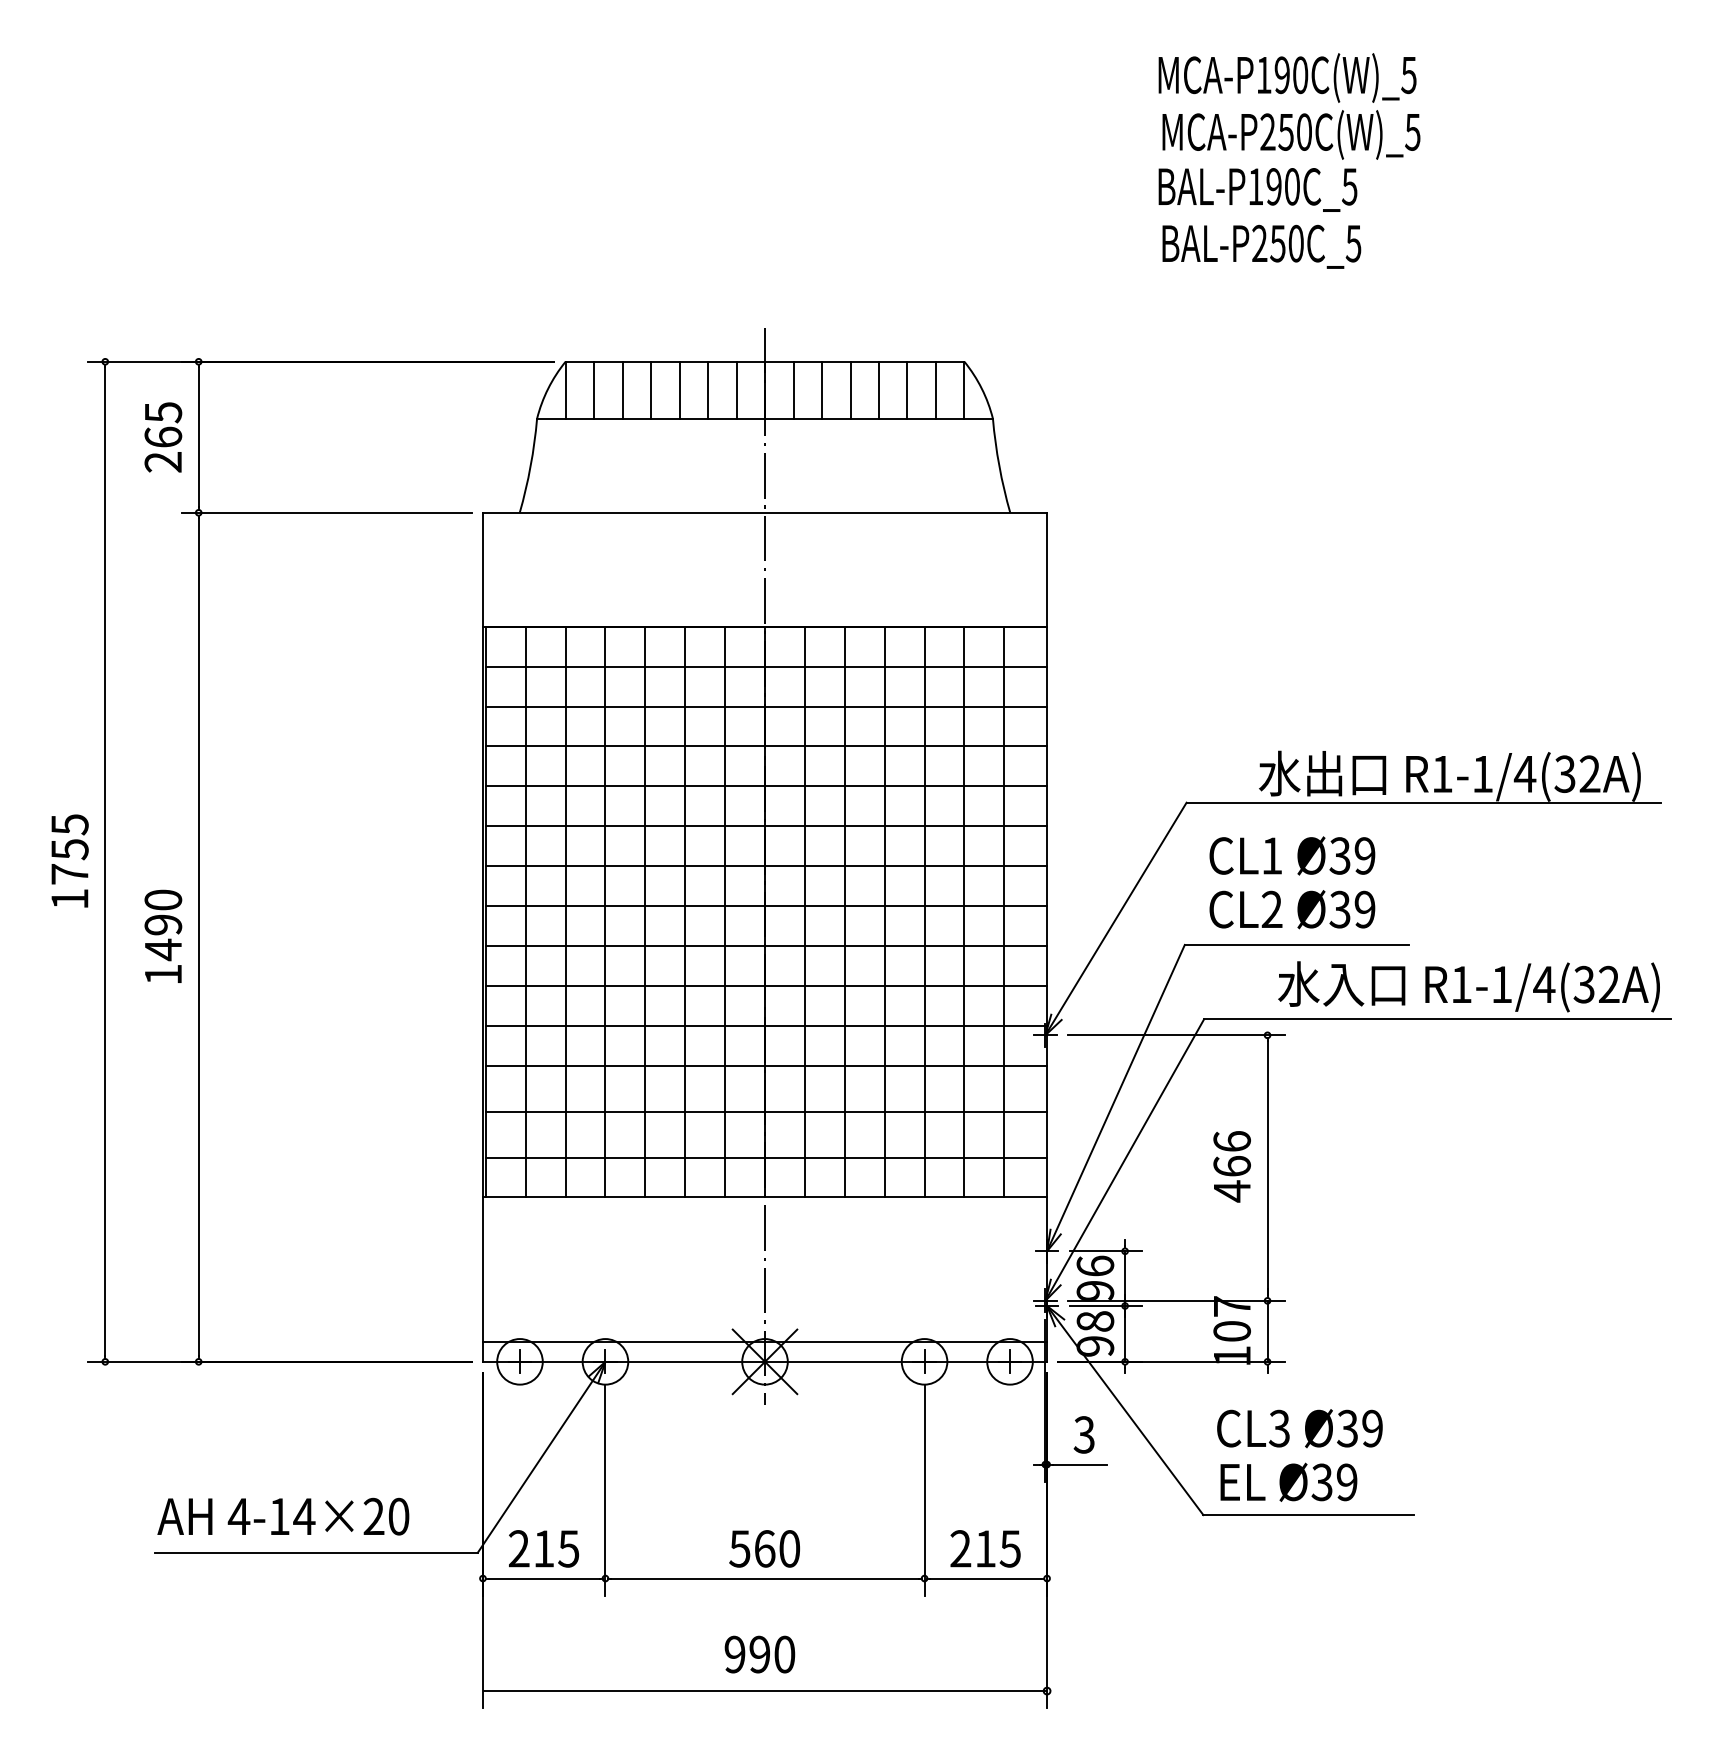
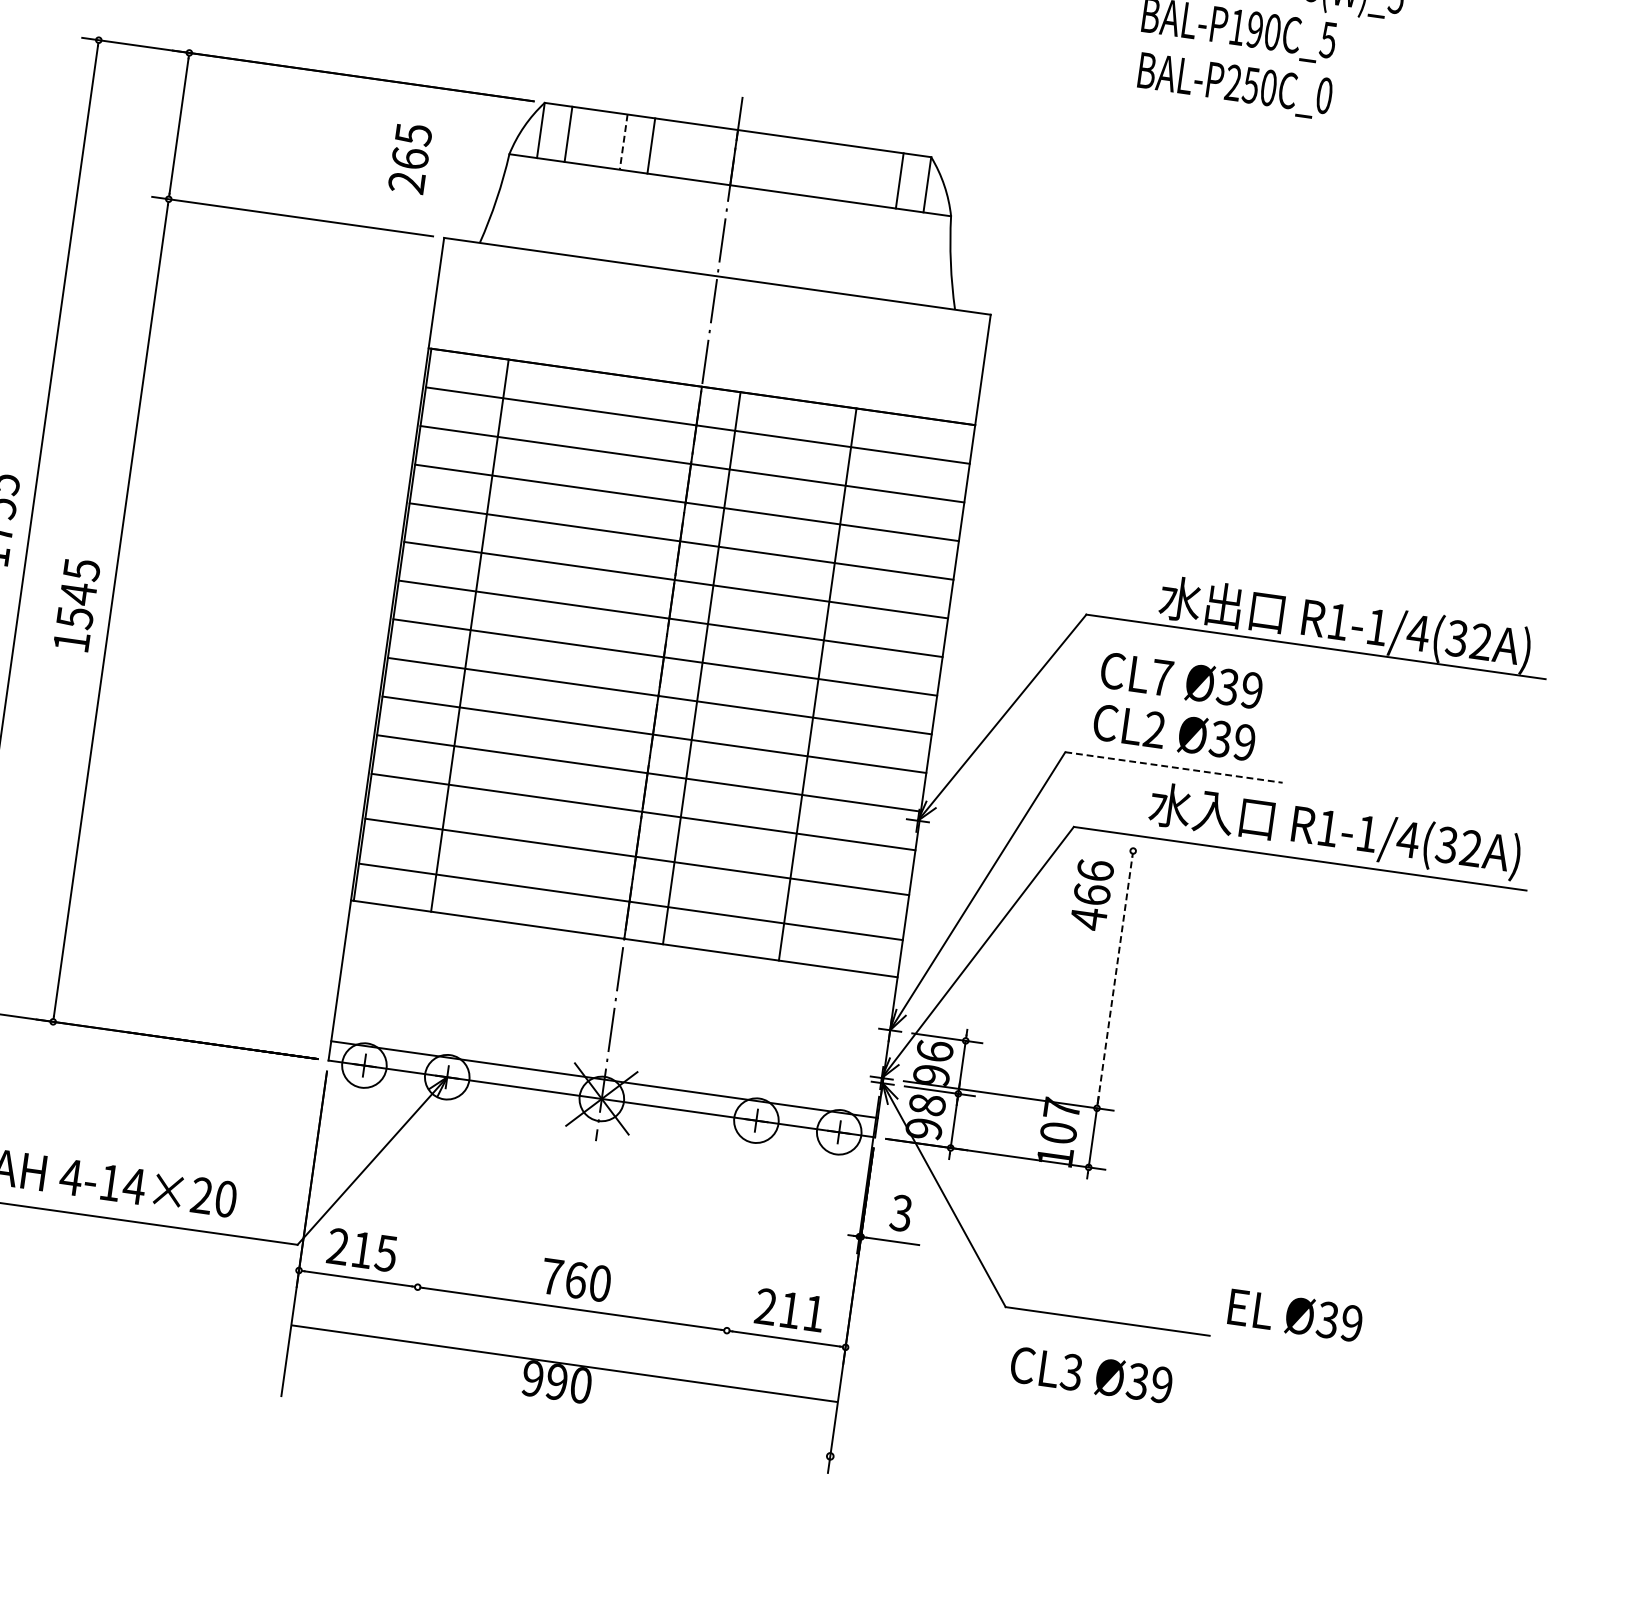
text: (1353, 243) -> (1324, 95), BAL-P250C_5 -> BAL-P250C_0
line: (622, 389) -> (596, 137), removed
line: (708, 389) -> (679, 149), removed
line: (736, 389) -> (706, 153), removed
line: (793, 389) -> (761, 160), removed
line: (822, 389) -> (789, 164), removed
line: (850, 389) -> (817, 168), removed
line: (878, 389) -> (844, 172), removed
line: (907, 389) -> (872, 176), removed
line: (651, 390) -> (624, 142), solid -> dashed
text: (163, 437) -> (410, 158), moved
text: (1272, 855) -> (1162, 677), CL1 -> CL7
line: (525, 911) -> (431, 630), removed
line: (605, 911) -> (508, 640), removed
line: (645, 911) -> (547, 646), removed
line: (685, 911) -> (586, 651), removed
line: (725, 911) -> (624, 657), removed
line: (844, 911) -> (740, 673), removed
line: (884, 911) -> (778, 678), removed
line: (964, 911) -> (856, 689), removed
line: (1004, 911) -> (895, 695), removed
text: (163, 925) -> (78, 594), 1490 -> 1545
line: (1297, 944) -> (1174, 767), solid -> dashed
line: (1176, 1035) -> (1044, 838), removed
text: (1231, 1166) -> (1091, 894), moved
line: (1267, 1167) -> (1115, 979), solid -> dashed
text: (1299, 1428) -> (1091, 1374), moved
text: (1288, 1481) -> (1295, 1314), moved
line: (605, 1489) -> (429, 1200), removed
line: (924, 1489) -> (738, 1244), removed
text: (739, 1548) -> (551, 1276), 560 -> 760
text: (1009, 1548) -> (813, 1313), 215 -> 211
line: (764, 1691) -> (564, 1364), moved

